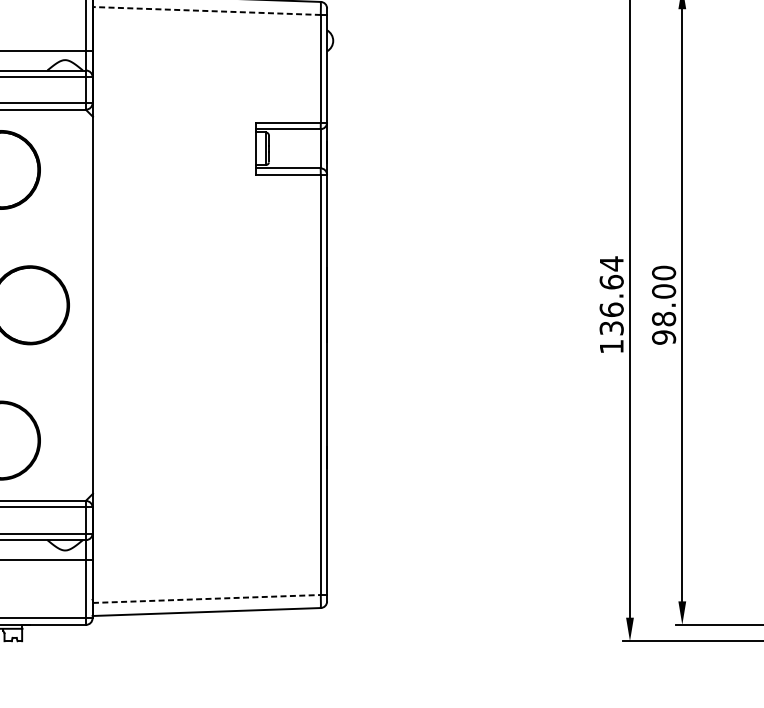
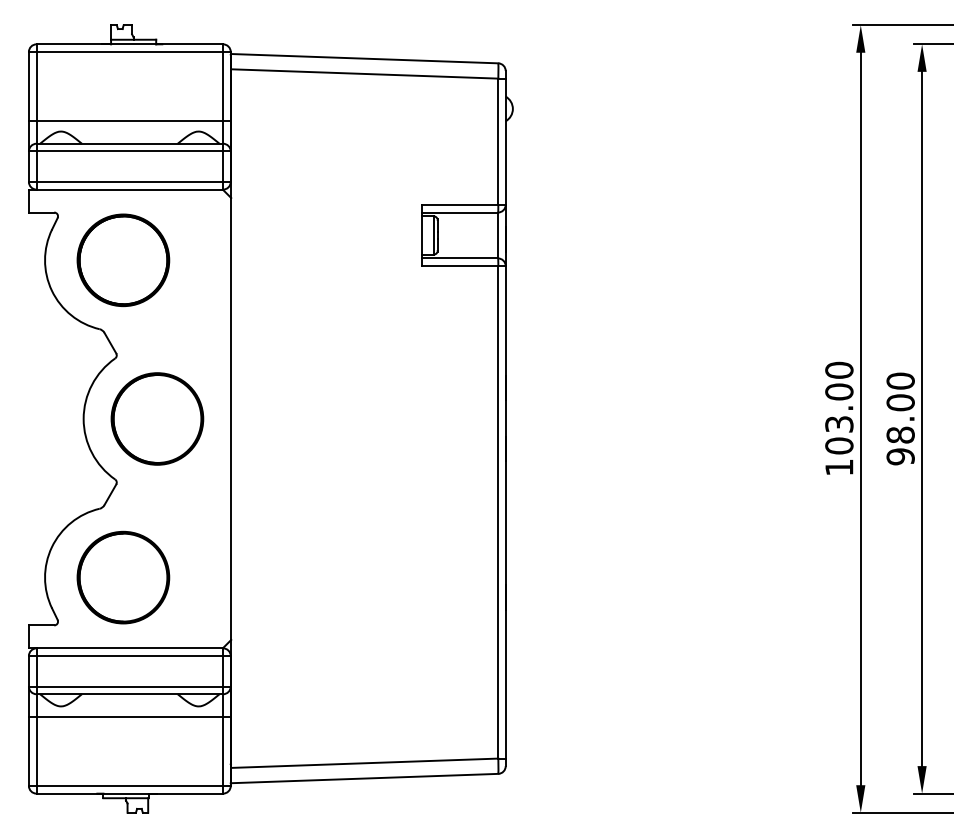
line: (206, 10) -> (364, 73), dashed -> solid
text: (611, 295) -> (839, 407), 136.64 -> 103.00
line: (206, 599) -> (364, 763), dashed -> solid

